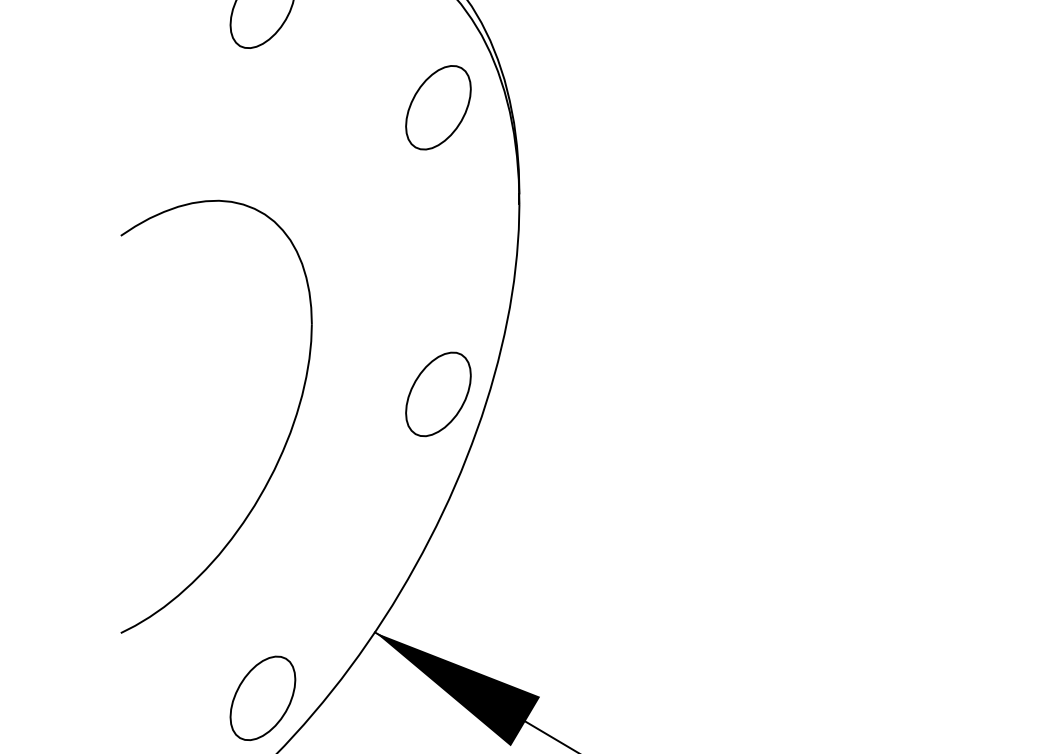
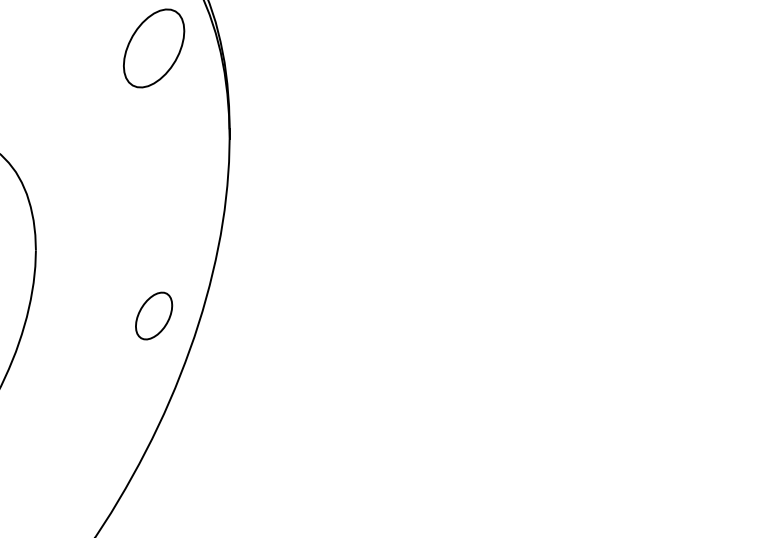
part: (438, 394) -> (154, 316), size x0.6

